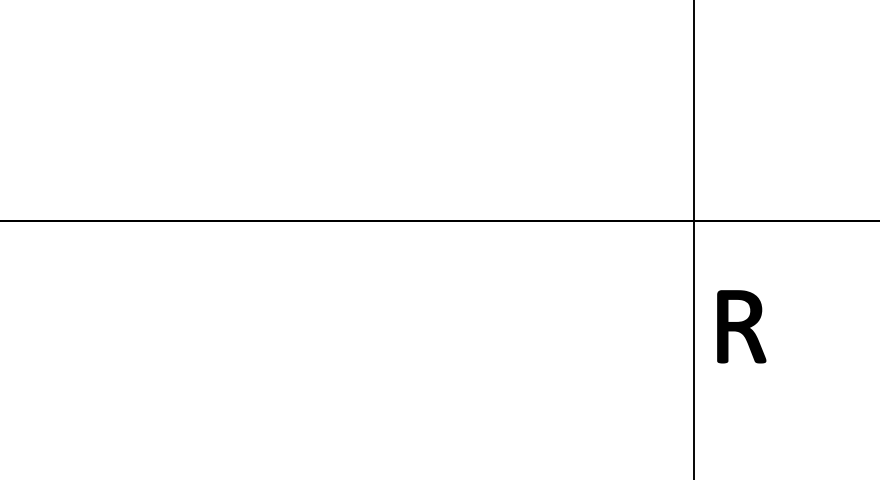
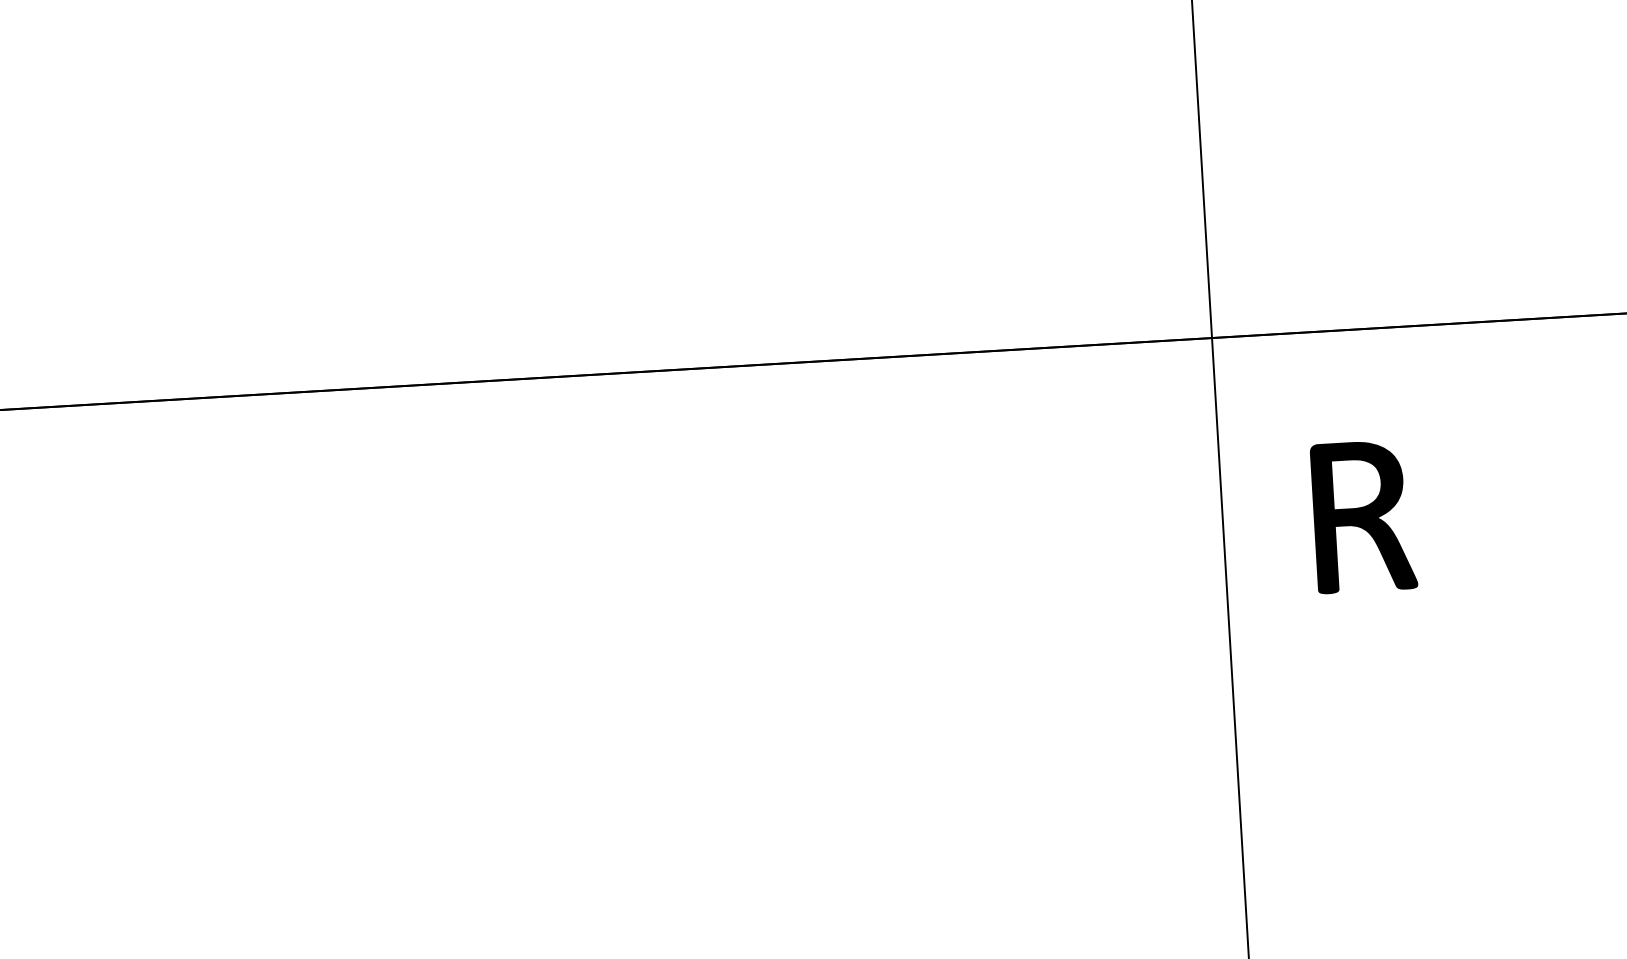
part: (741, 326) -> (1363, 516), moved

